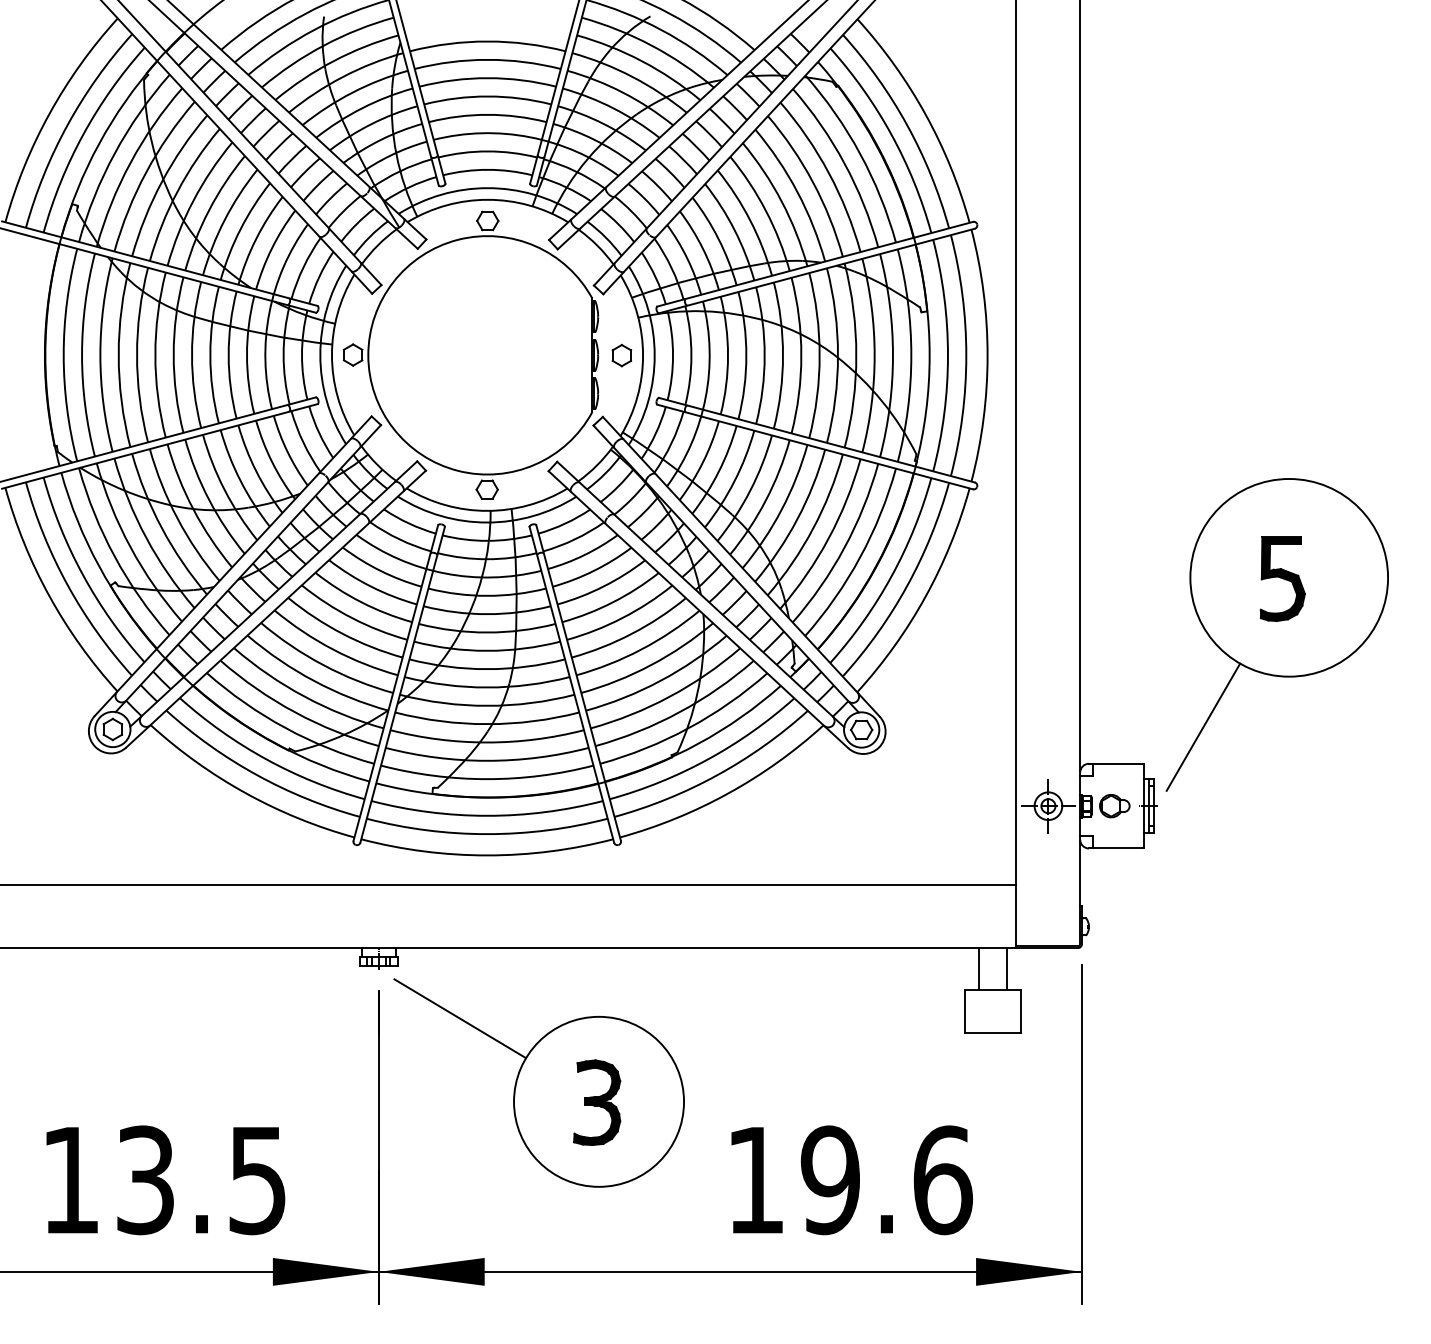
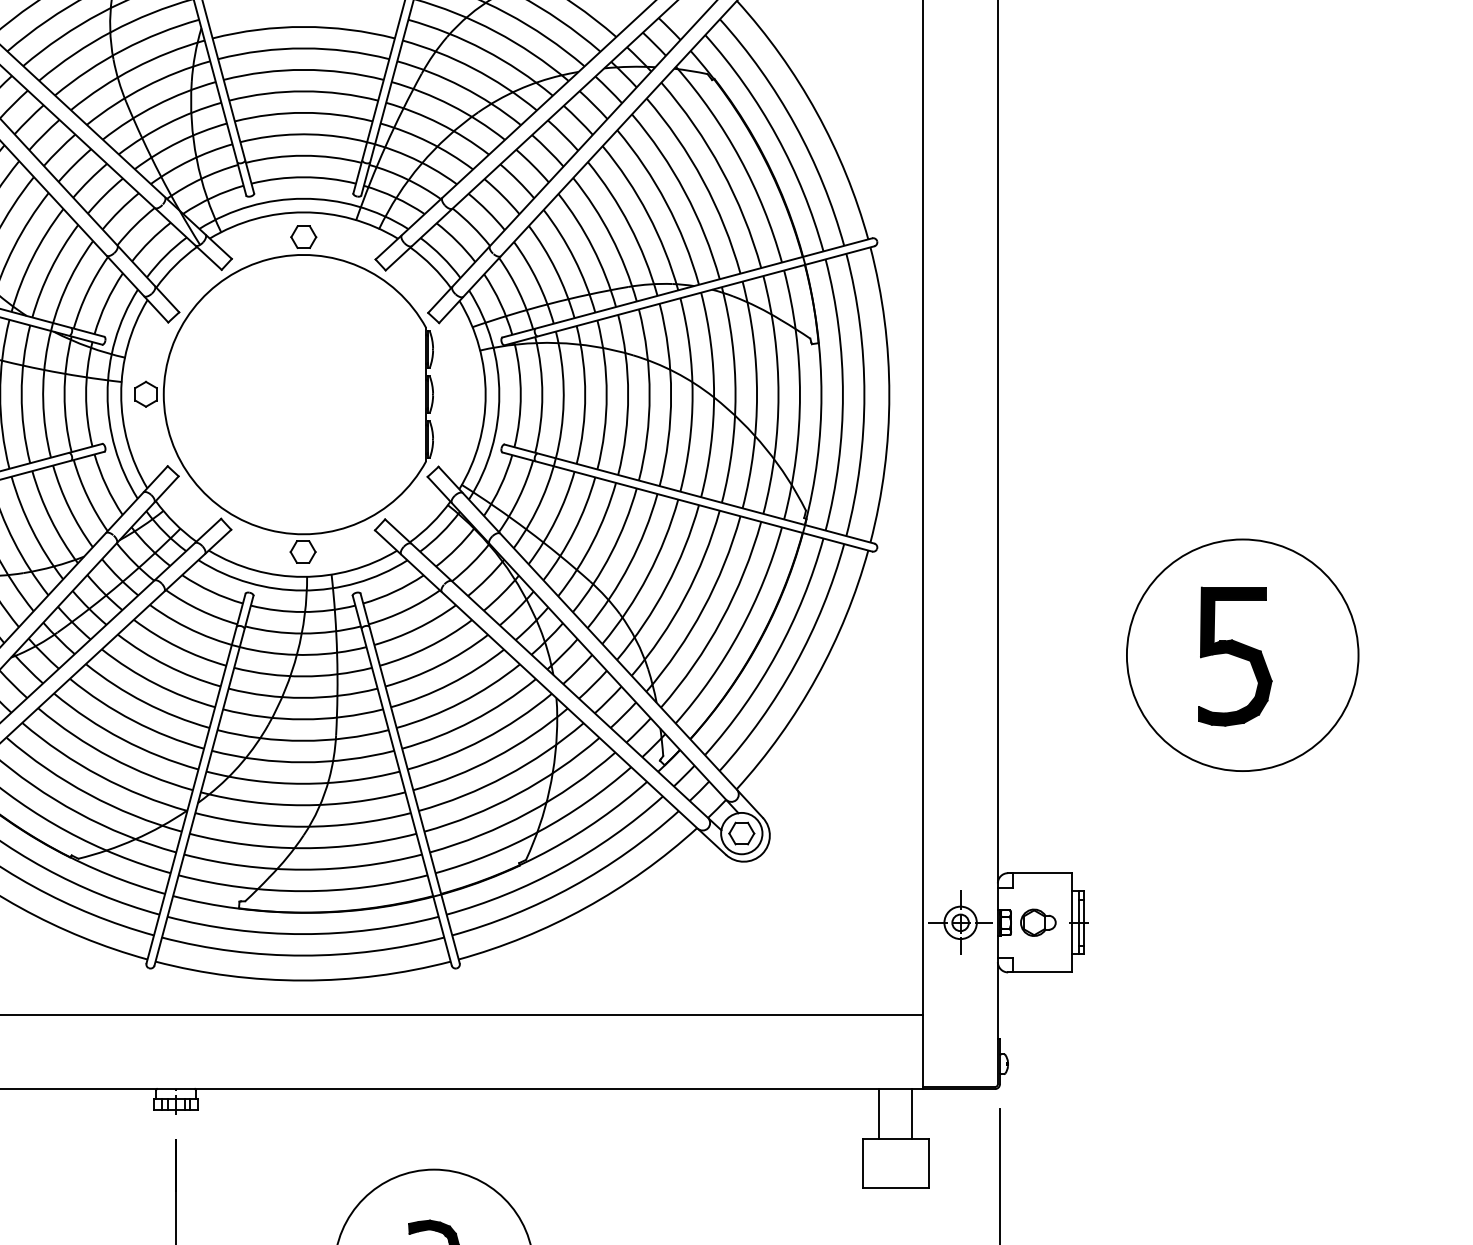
part: (621, 355) -> (460, 394), removed
part: (1282, 578) -> (1234, 656), size x1.4
line: (1203, 726) -> (1142, 829), removed
line: (460, 1018) -> (271, 1171), removed

